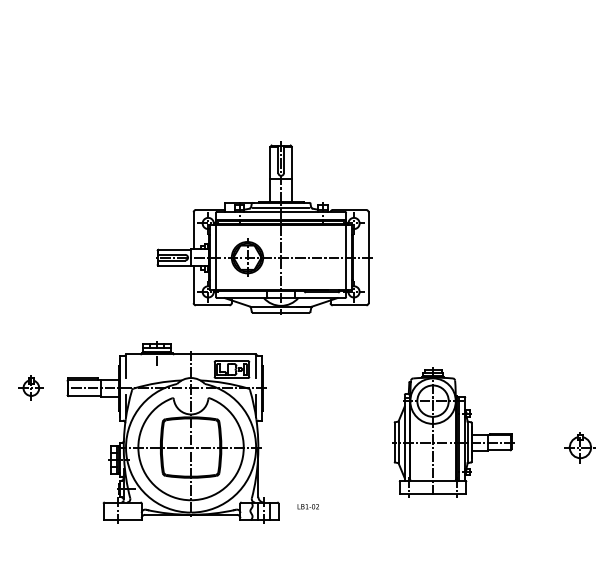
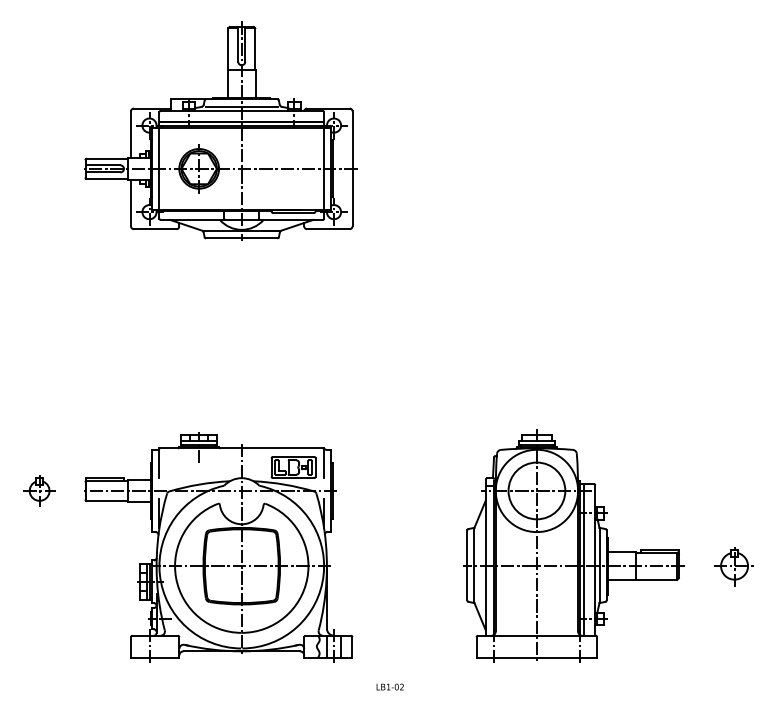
part: (264, 227) -> (220, 130), moved
part: (453, 431) -> (573, 545), size x1.43
text: (307, 506) -> (389, 686), moved

